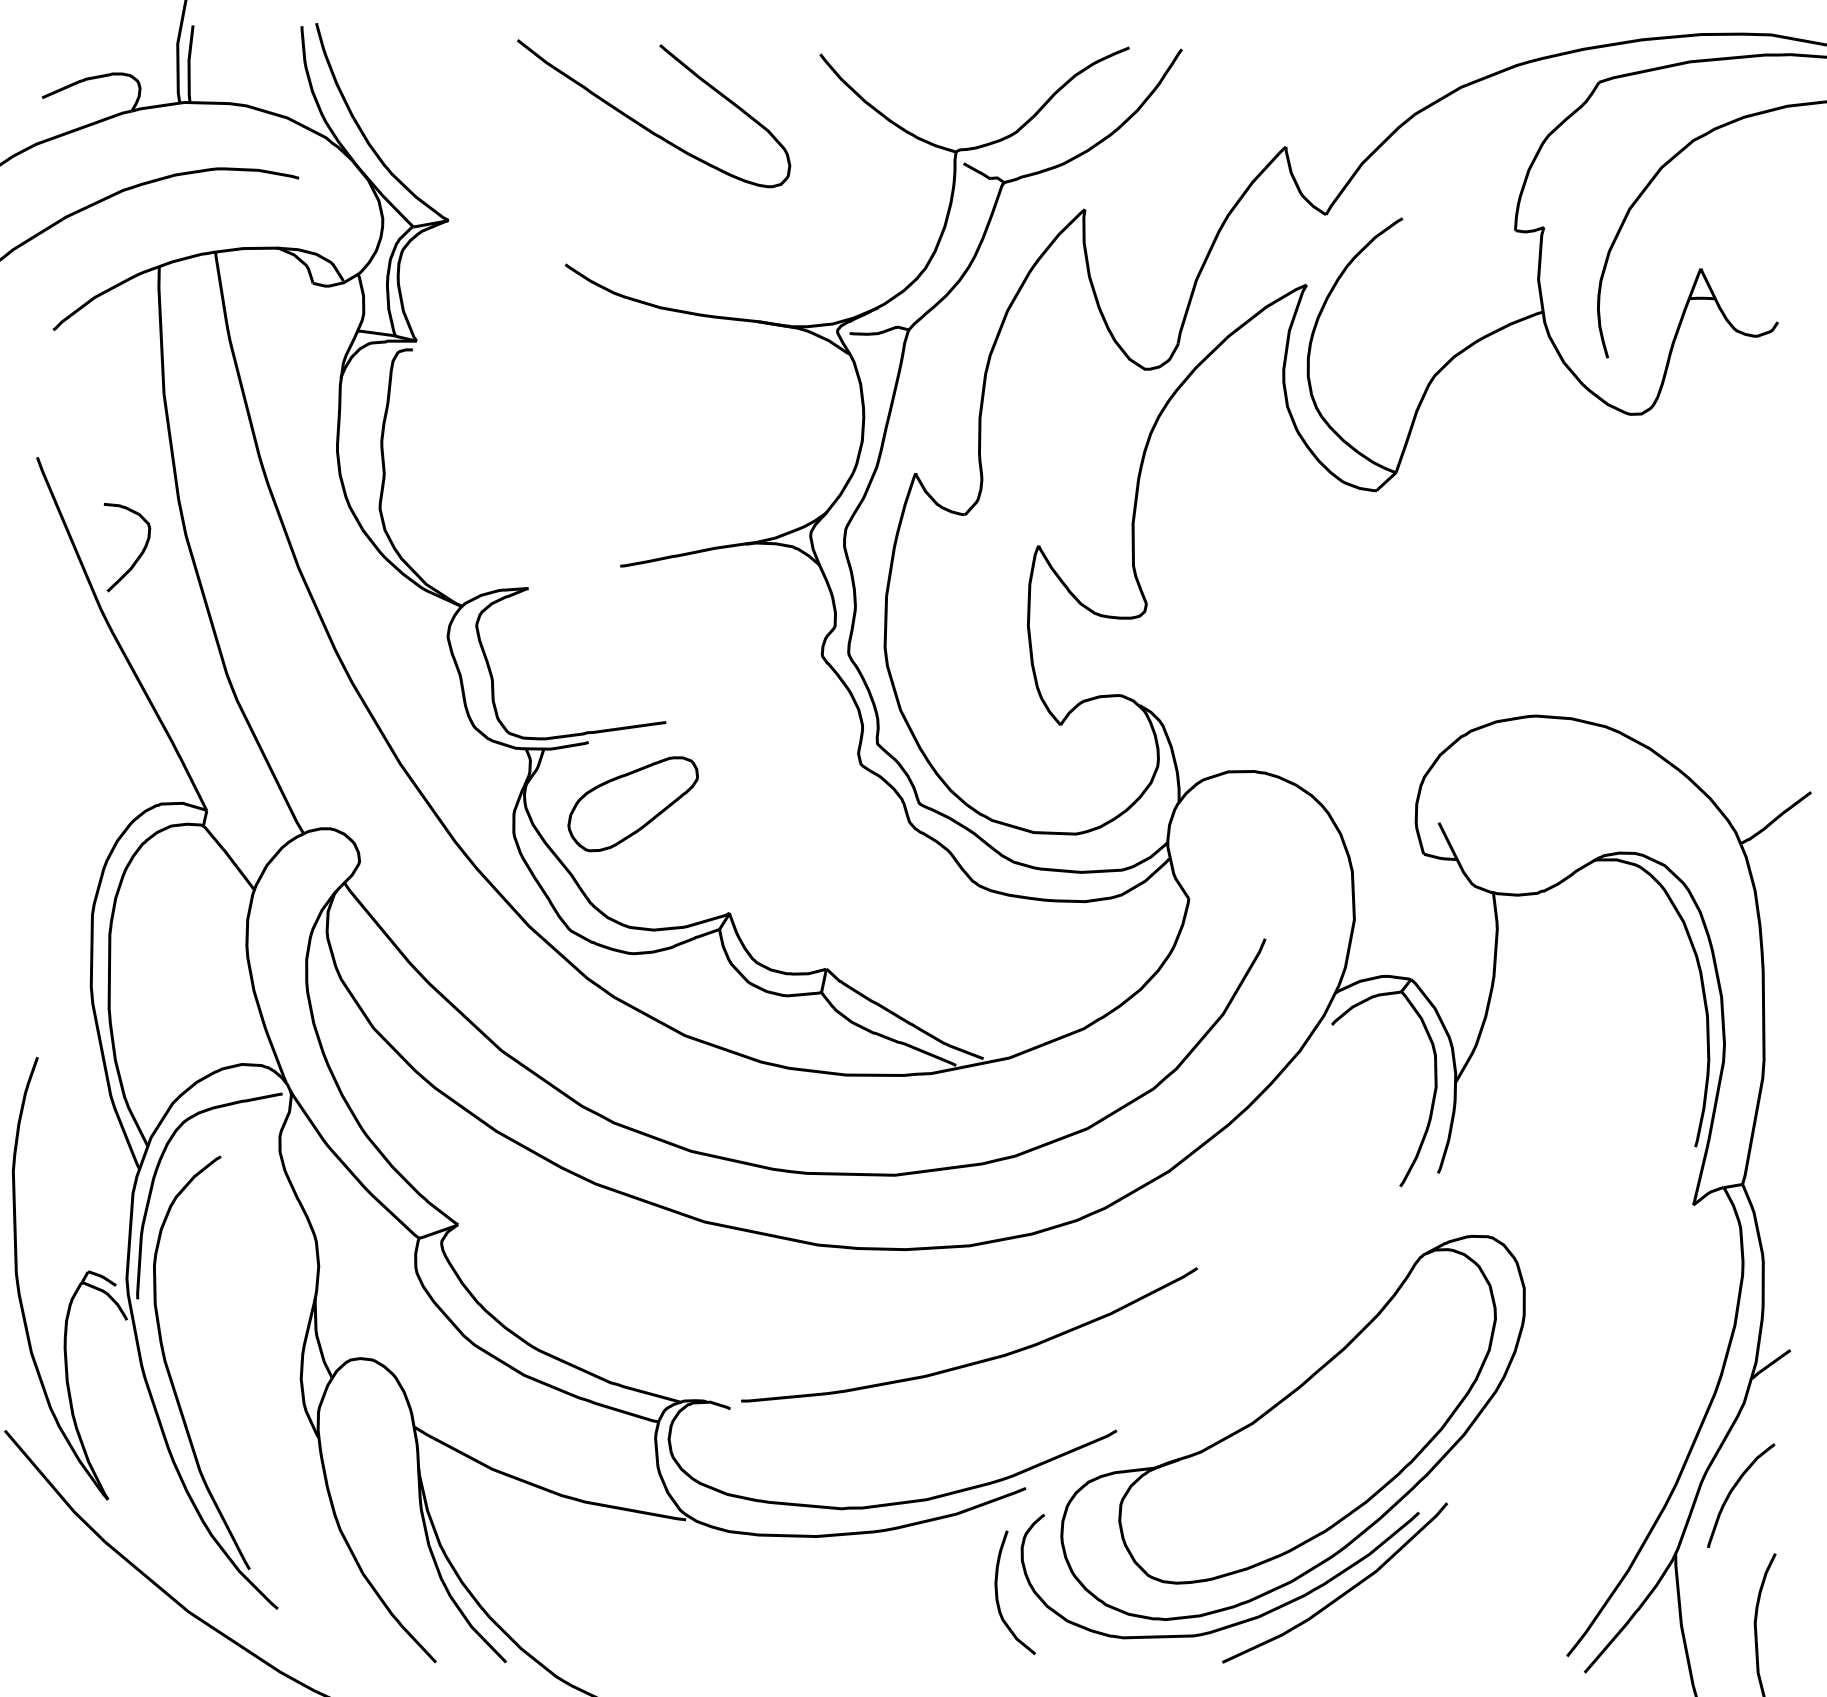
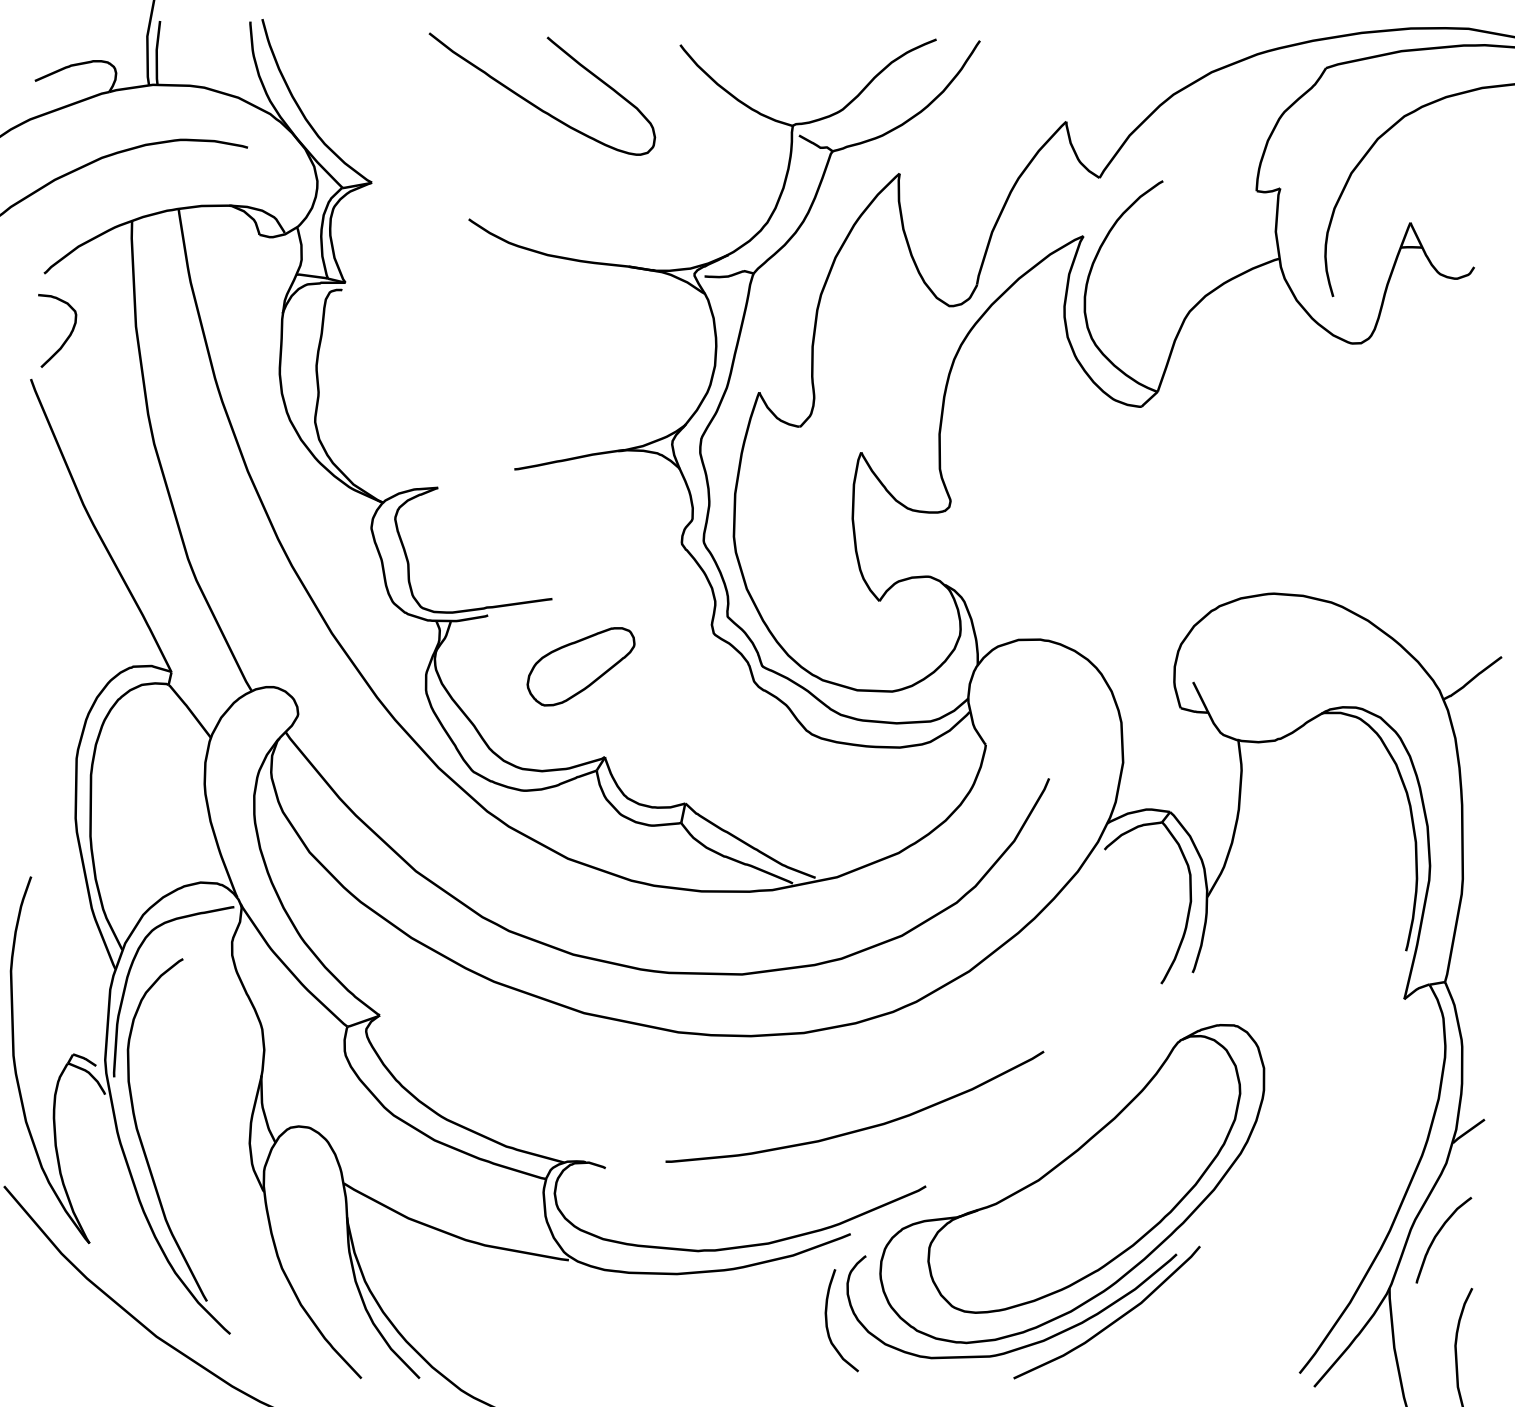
curve: (139, 554) -> (67, 336), moved
part: (632, 803) -> (580, 666), moved
curve: (976, 1361) -> (860, 1128), moved

